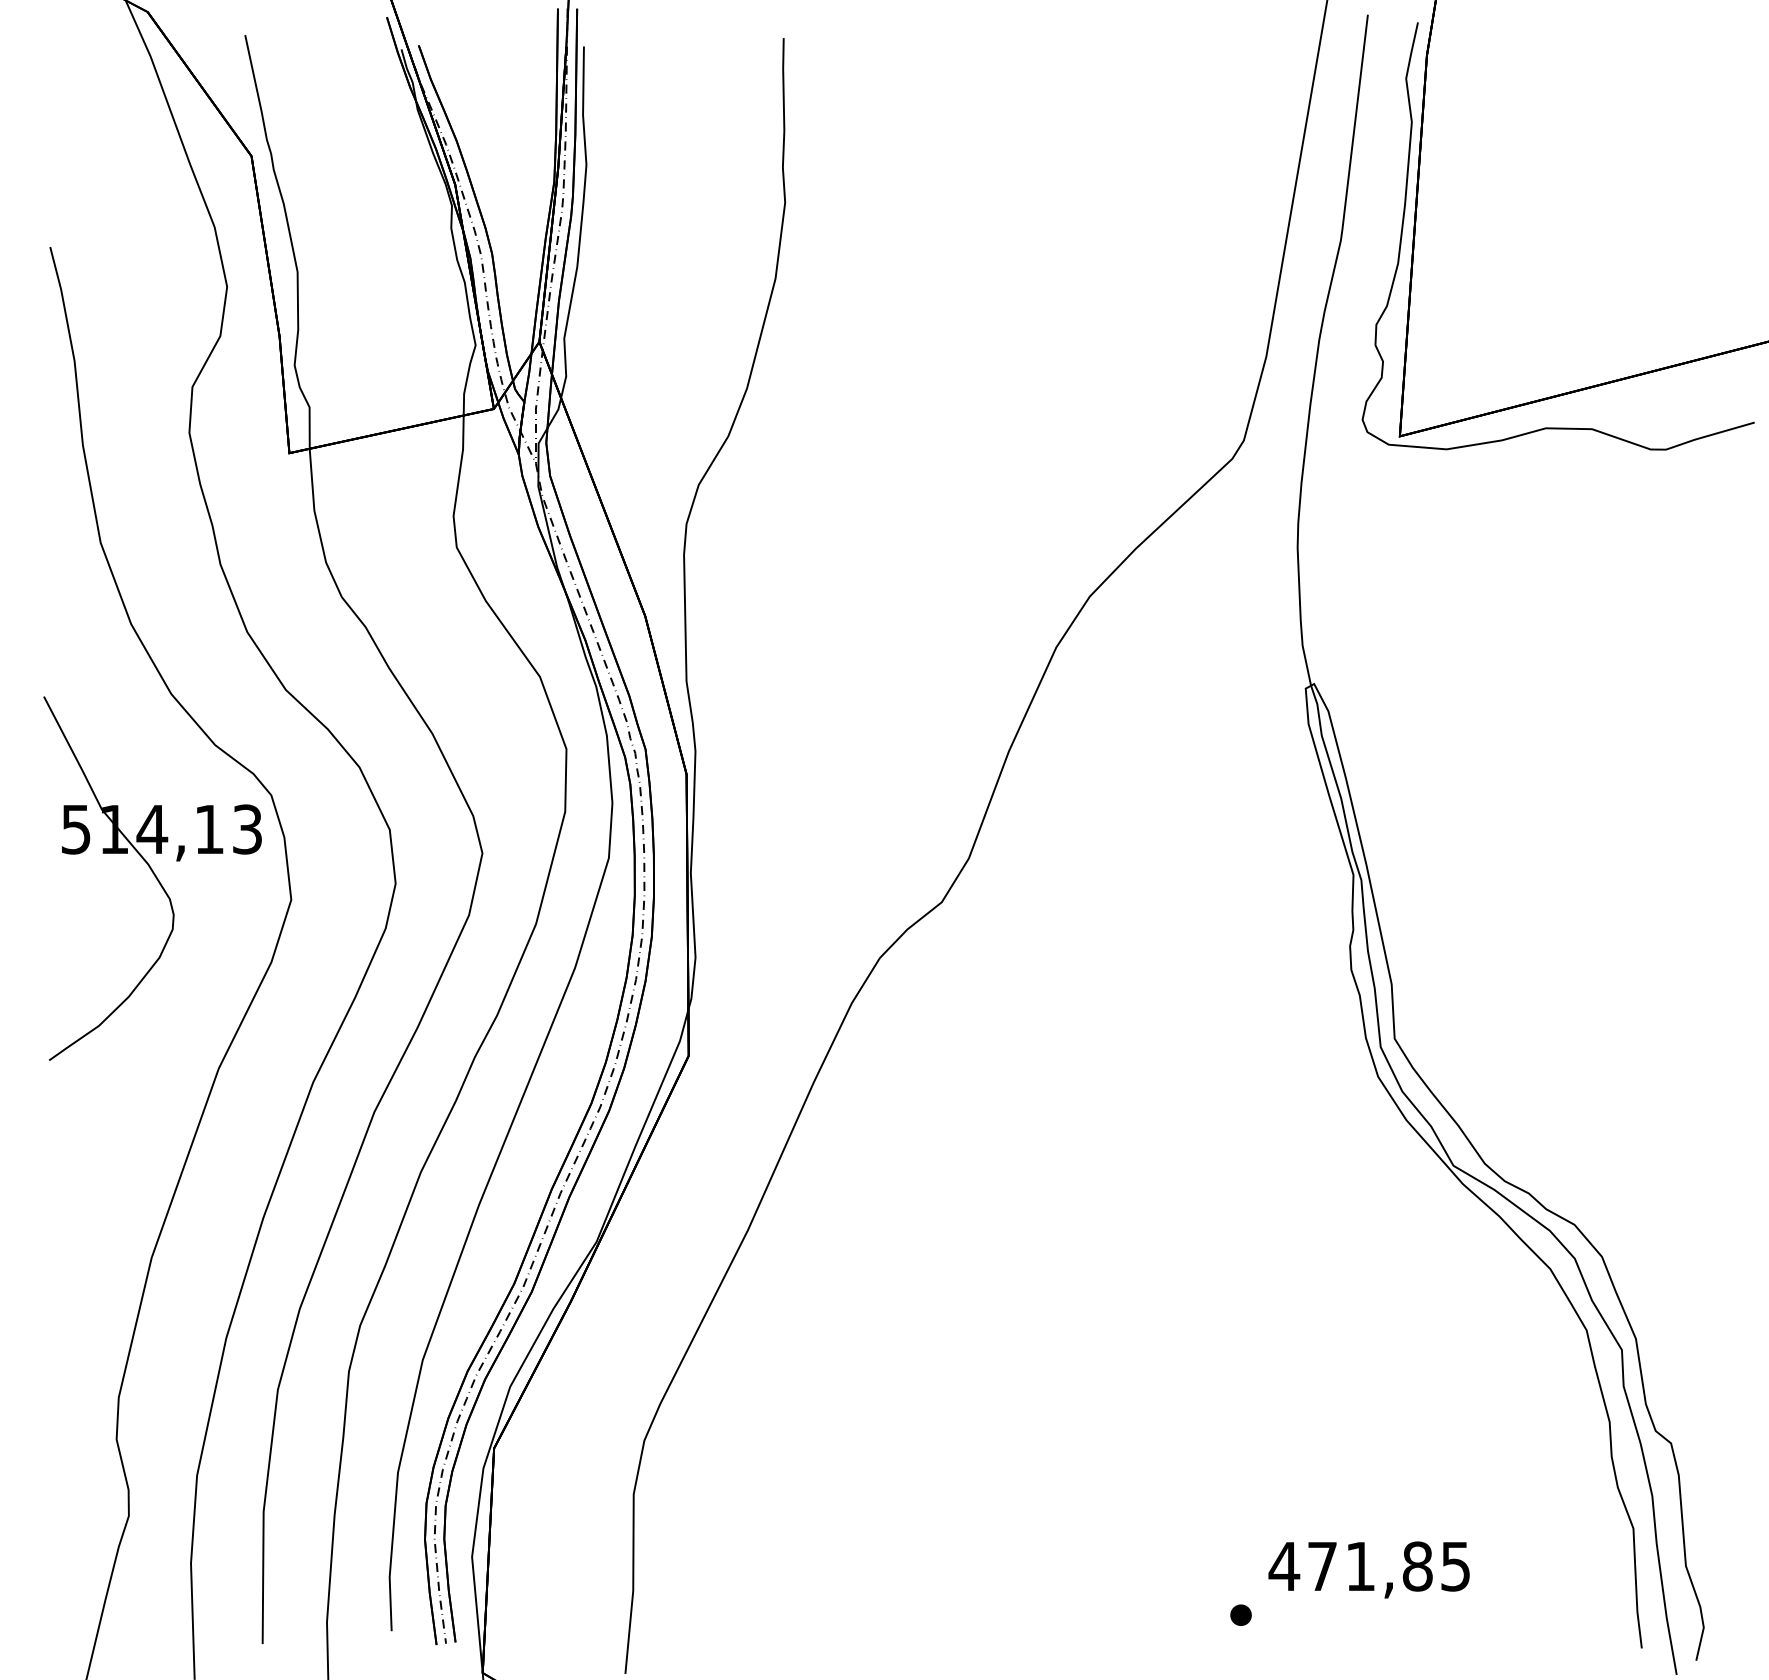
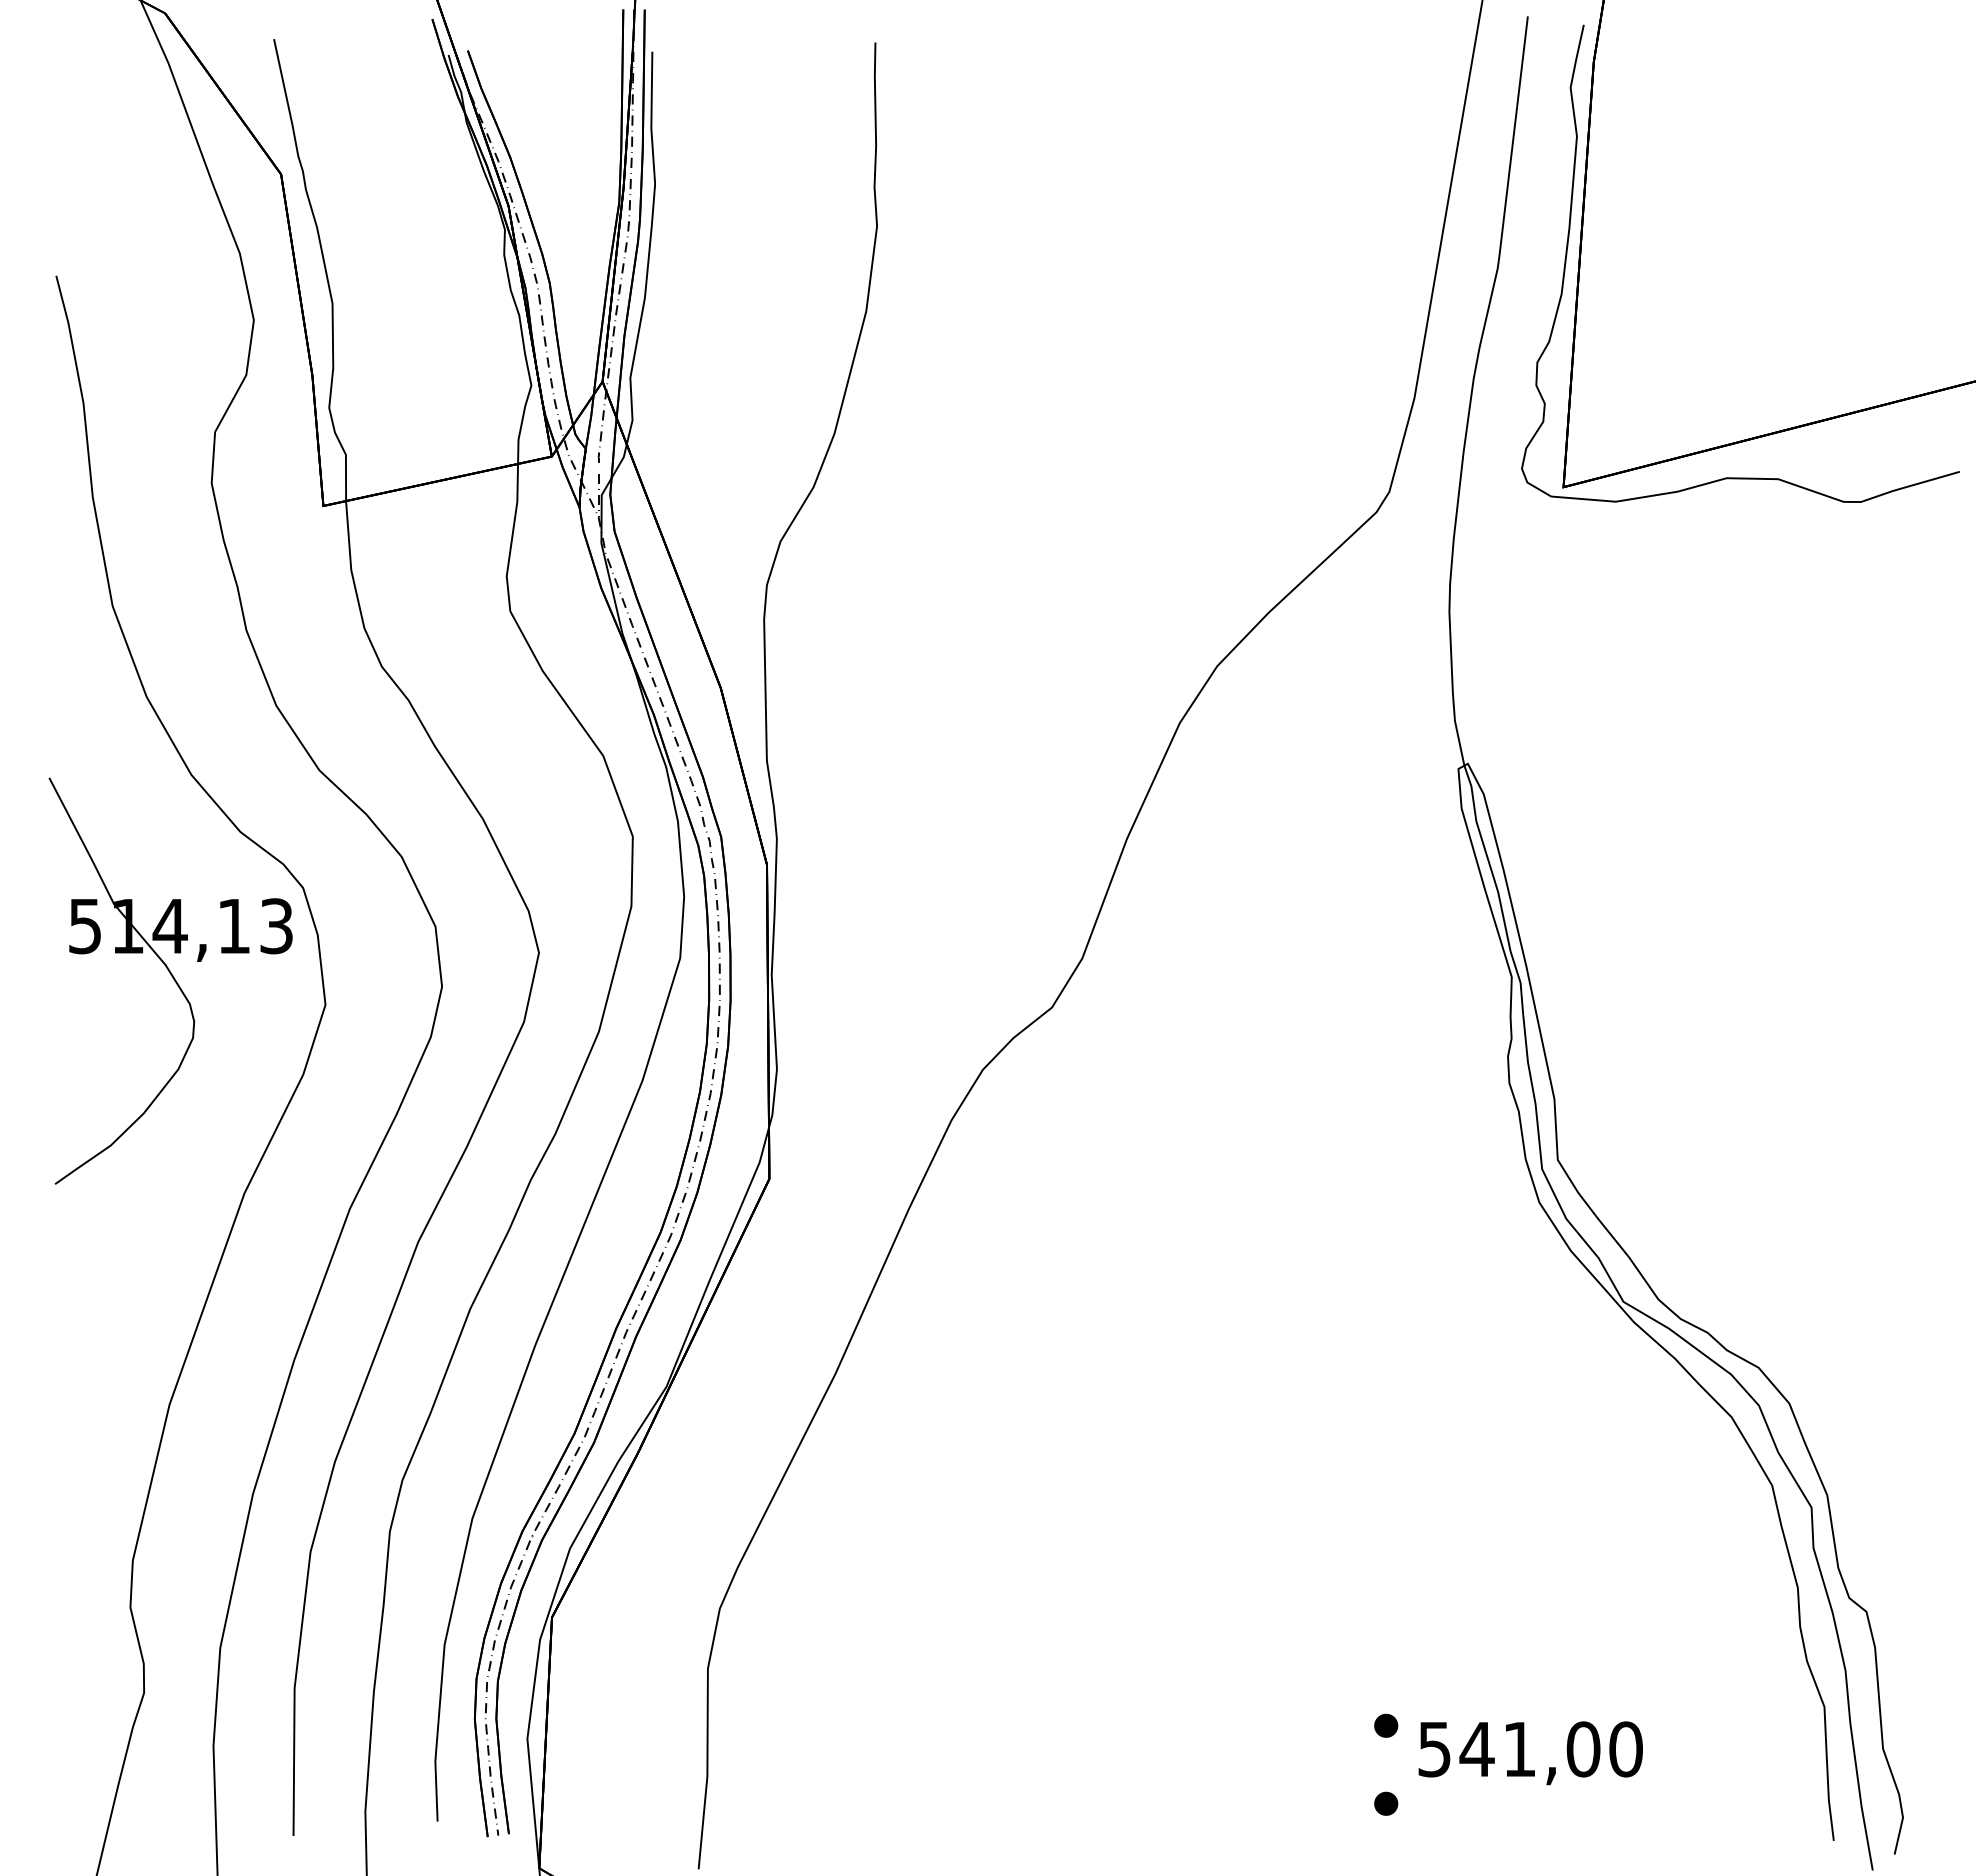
part: (1241, 1545) -> (1386, 1725), added
text: (1369, 1566) -> (1529, 1749), 471,85 -> 541,00

